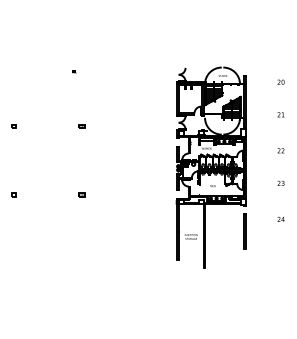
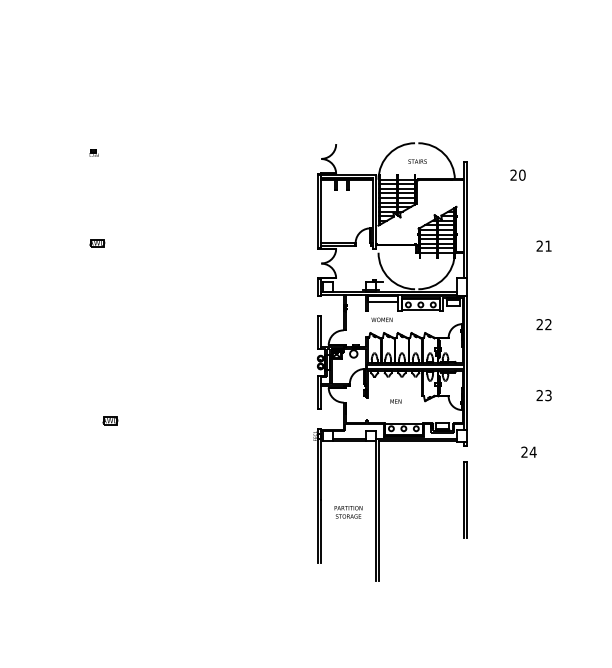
text: (280, 81) -> (516, 173), moved
part: (81, 126) -> (96, 243), moved
text: (280, 218) -> (527, 450), moved

